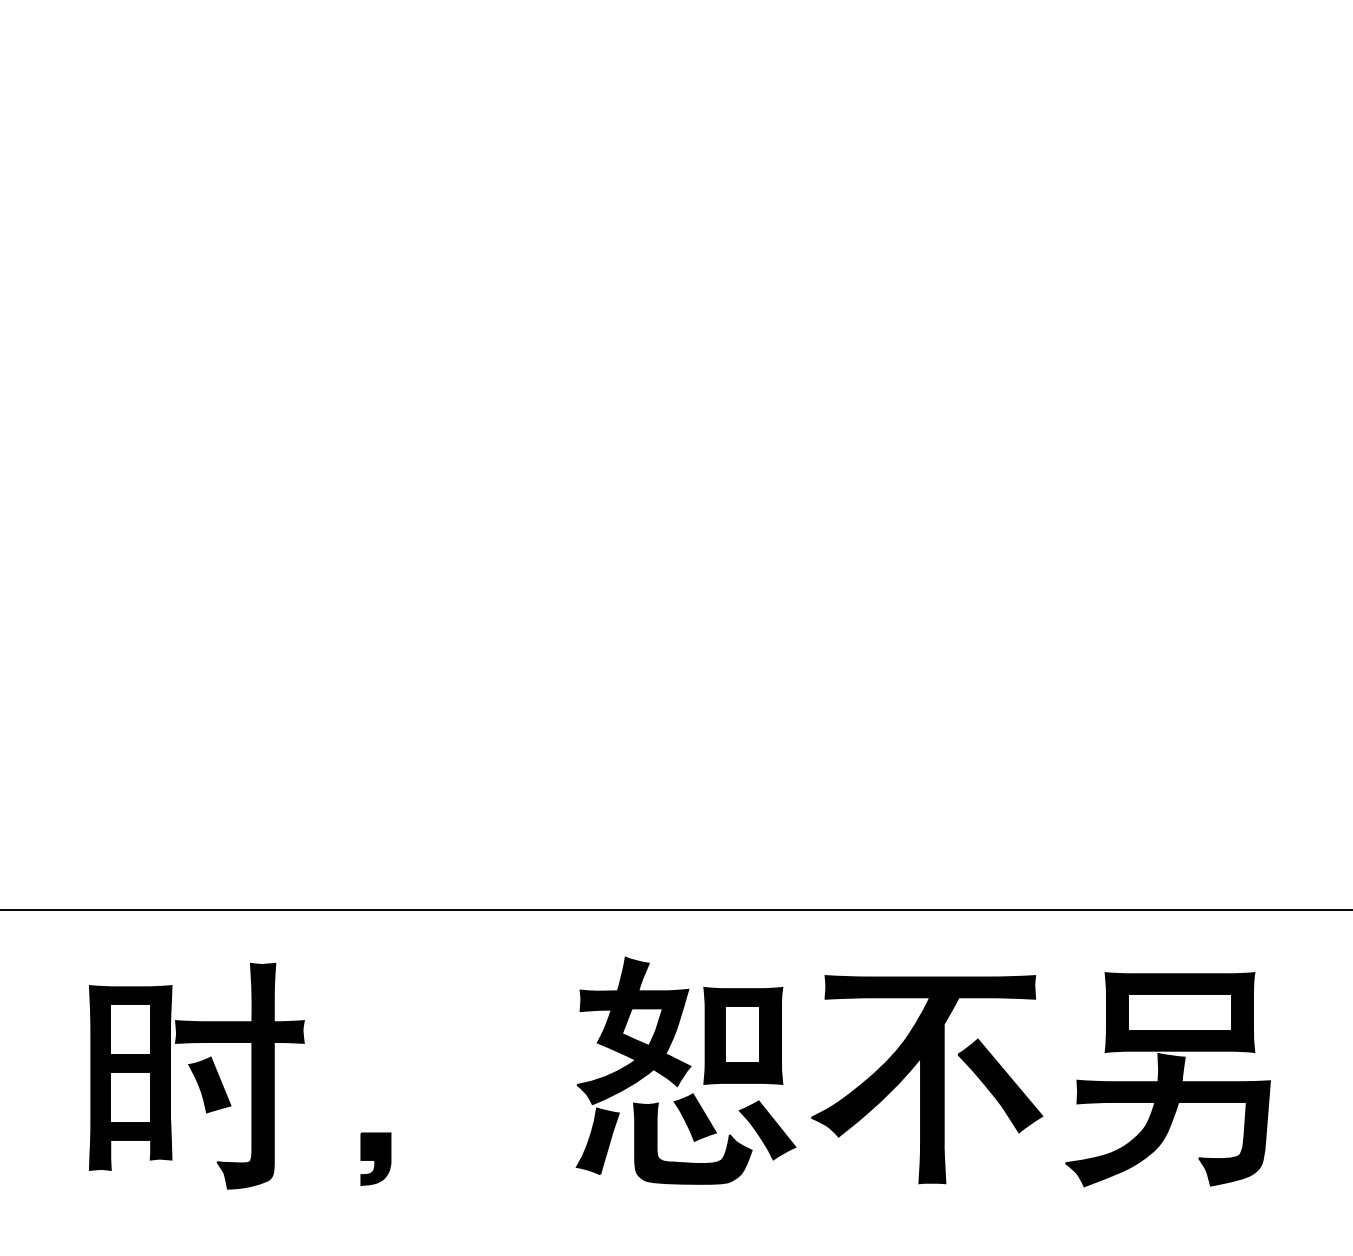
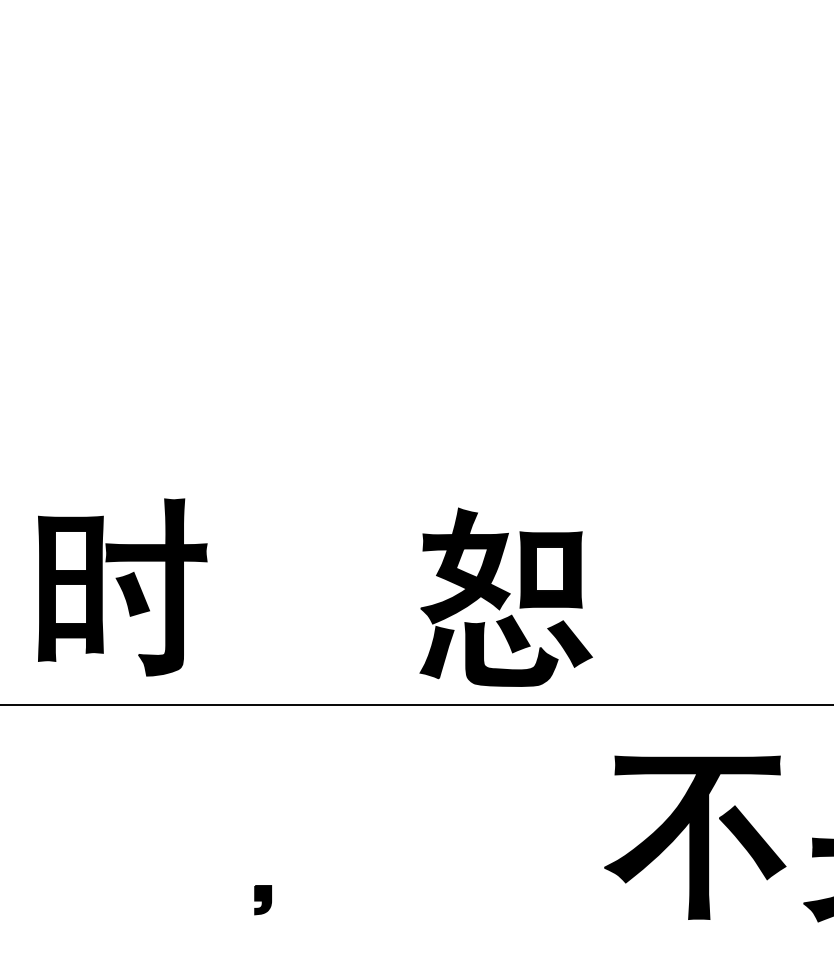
part: (685, 1070) -> (505, 597), moved
part: (196, 1075) -> (122, 586), moved
part: (375, 1158) -> (262, 899), size x0.7

